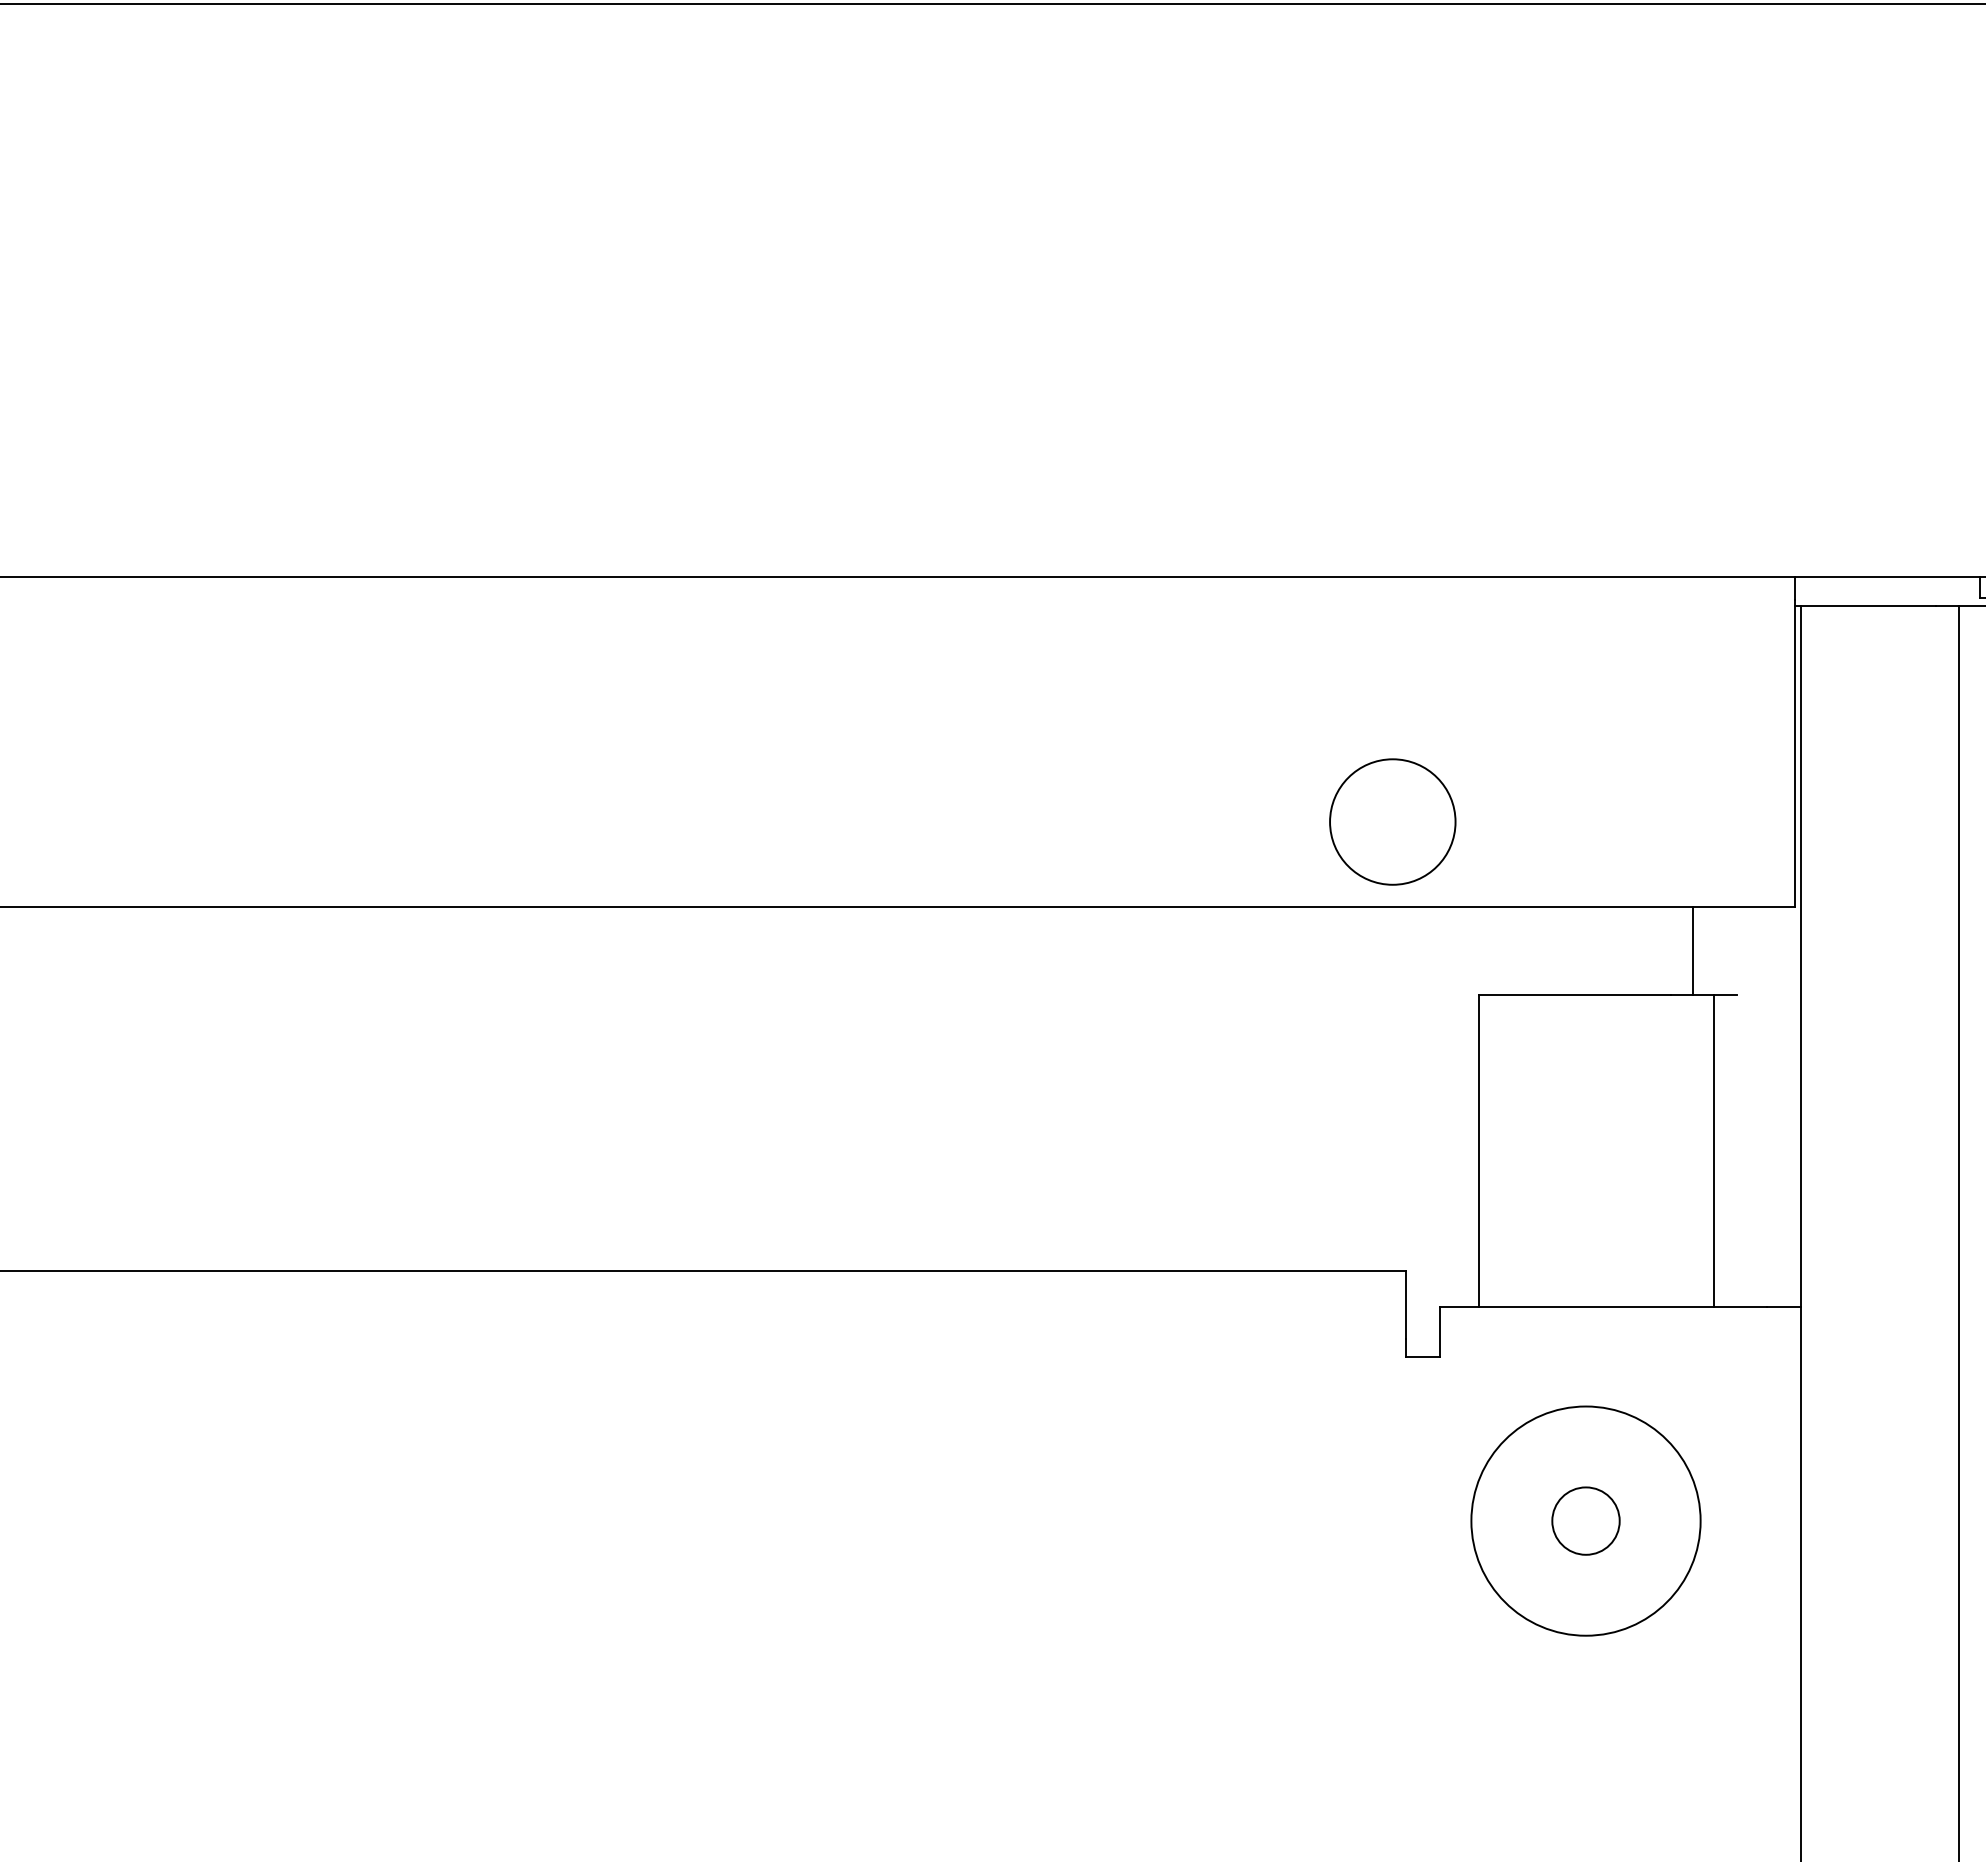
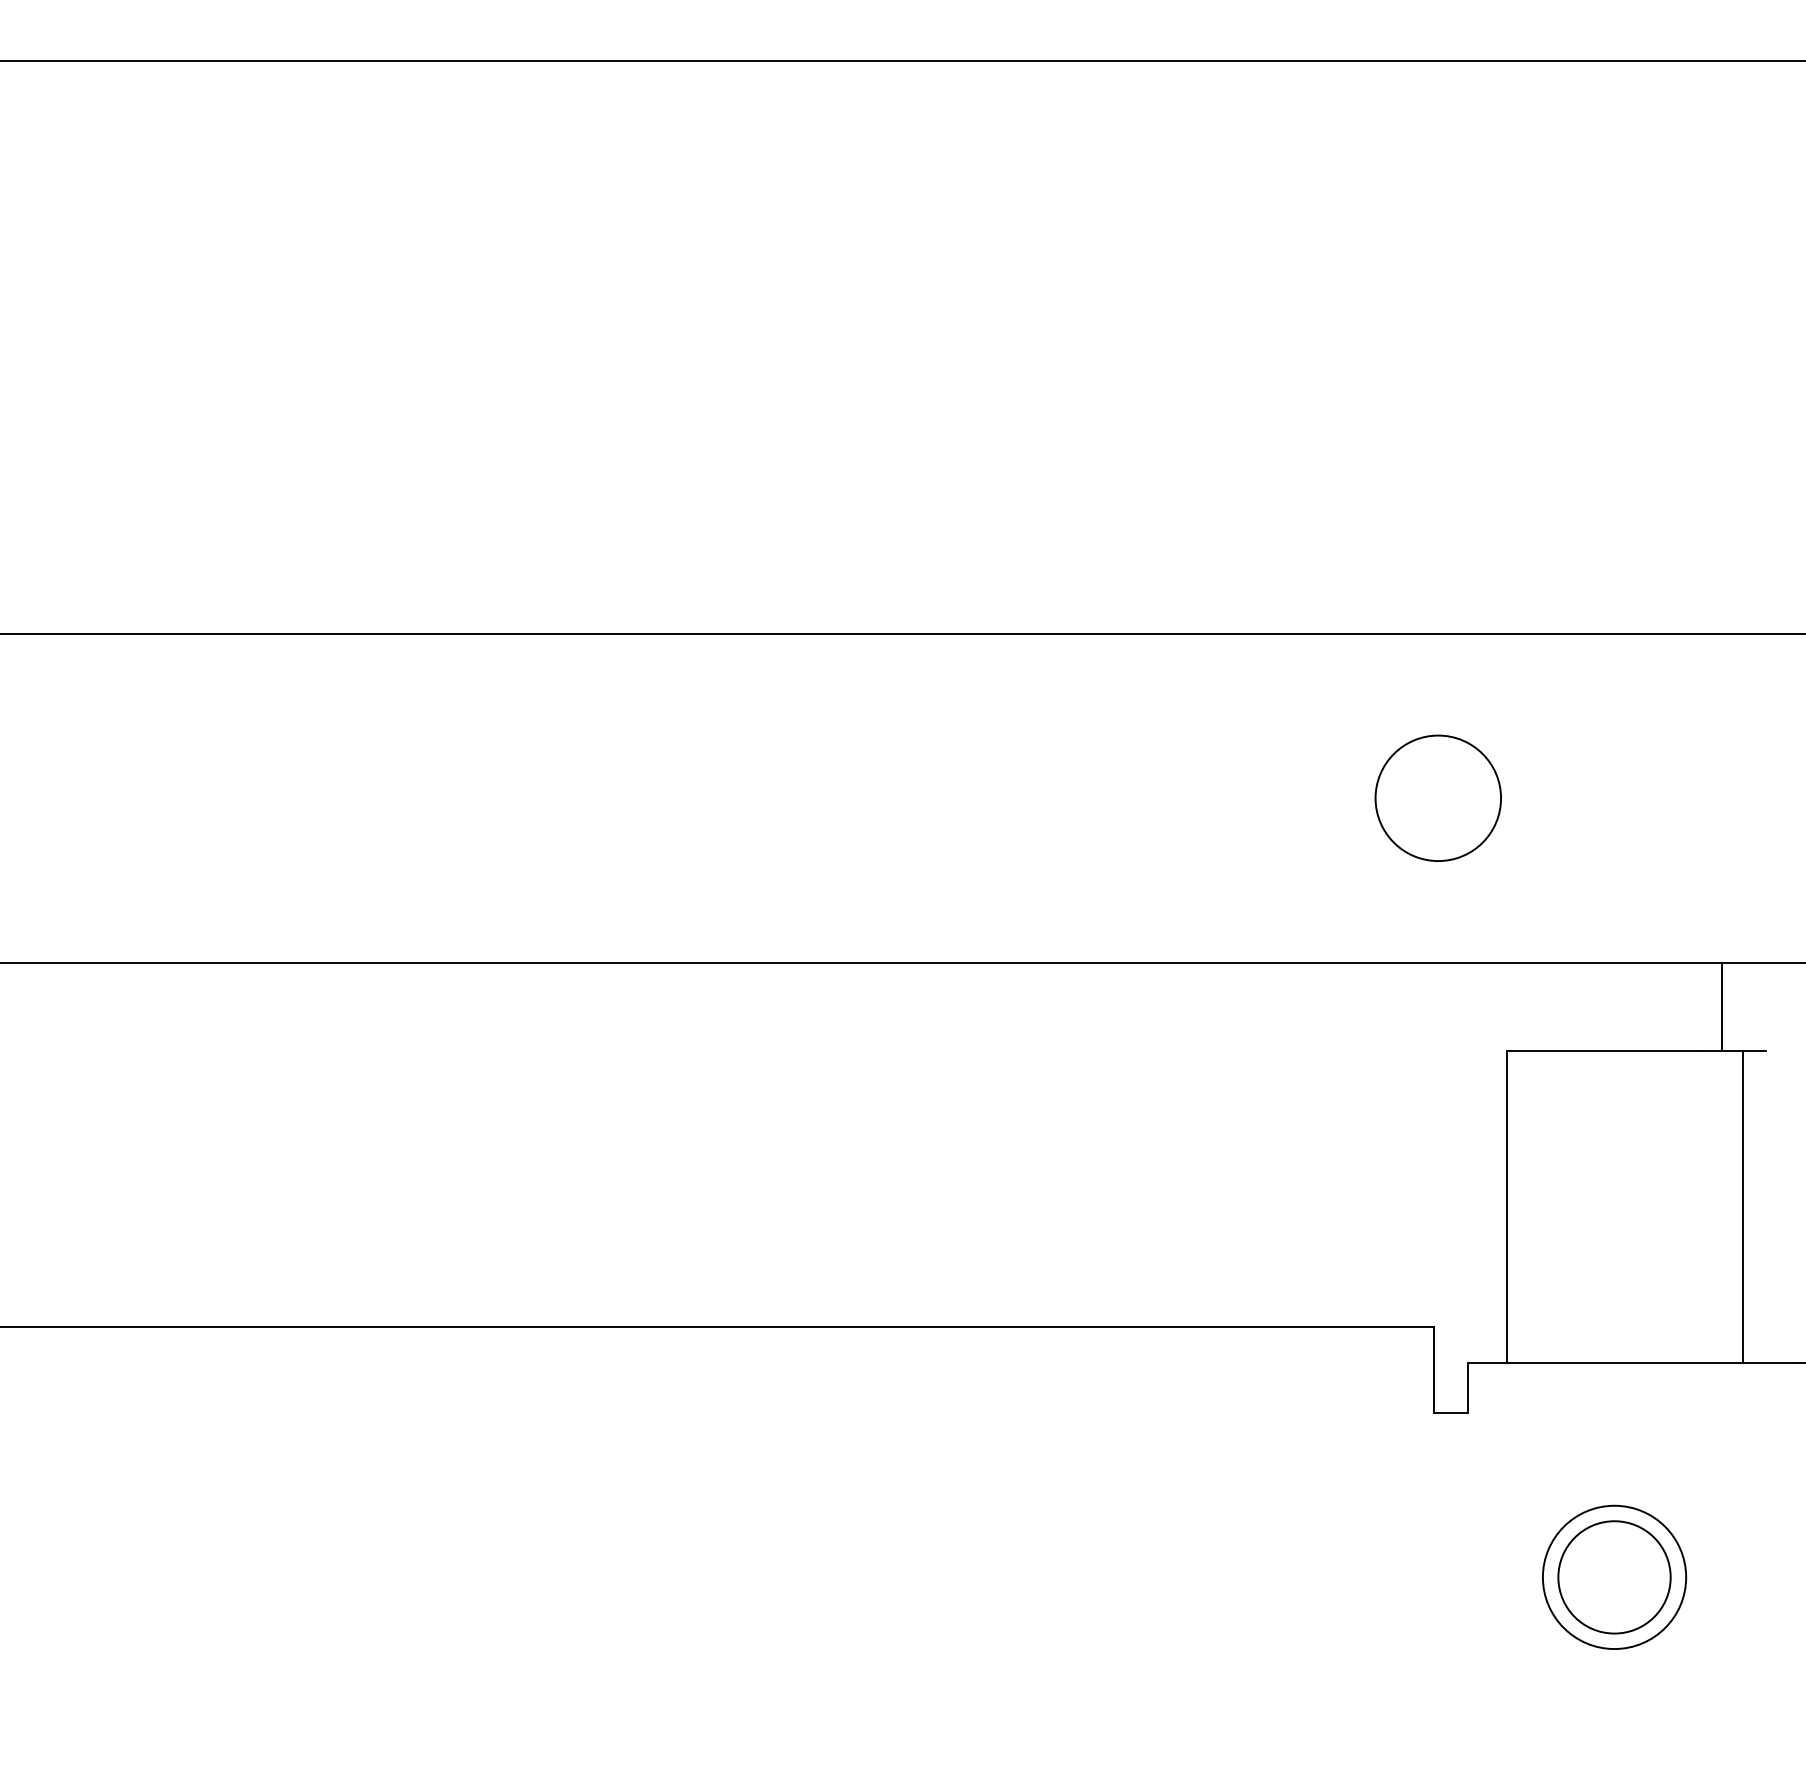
circle: (1392, 821) -> (1438, 797), moved
circle: (1585, 1520) -> (1614, 1576), size x0.62
circle: (1585, 1520) -> (1614, 1576), size x1.67

